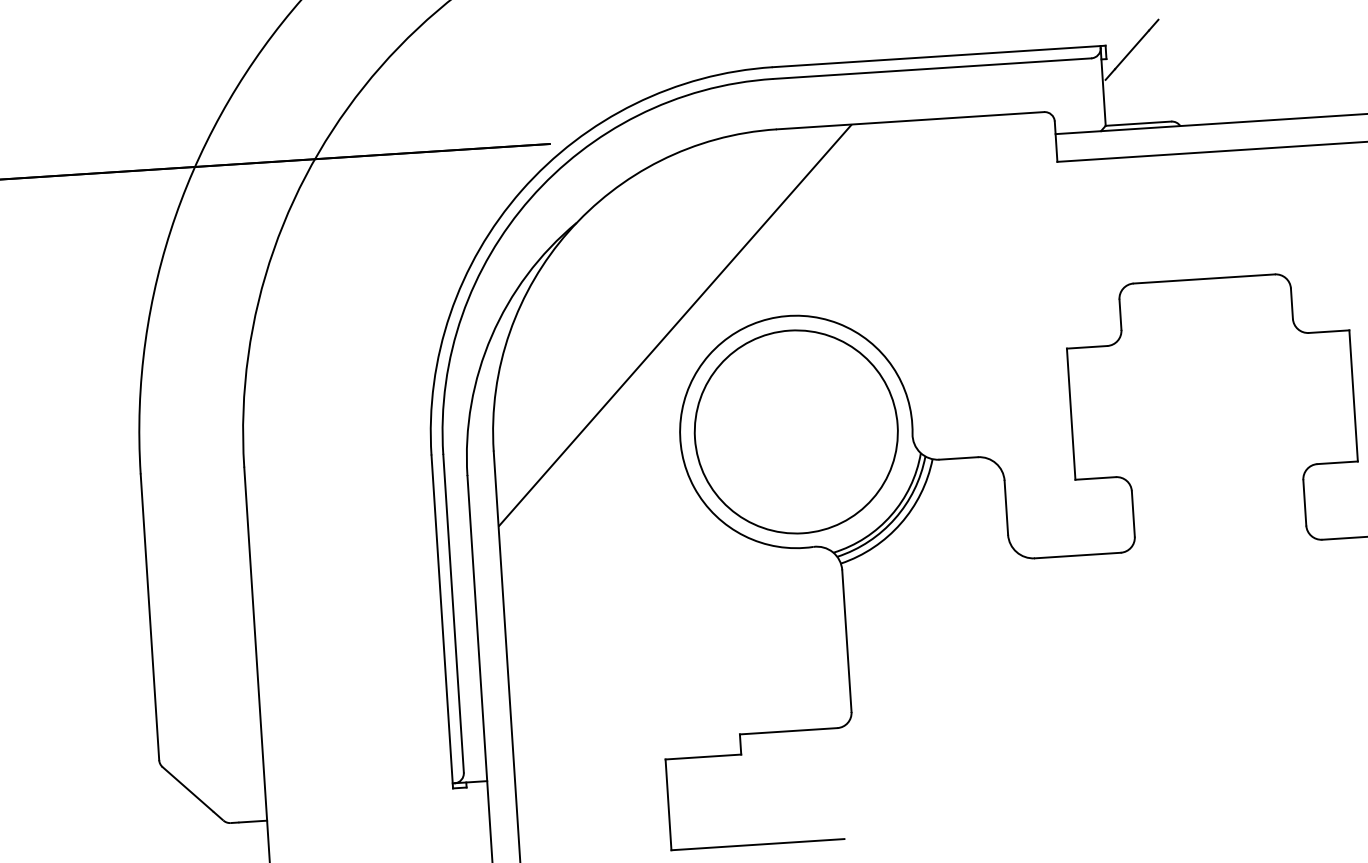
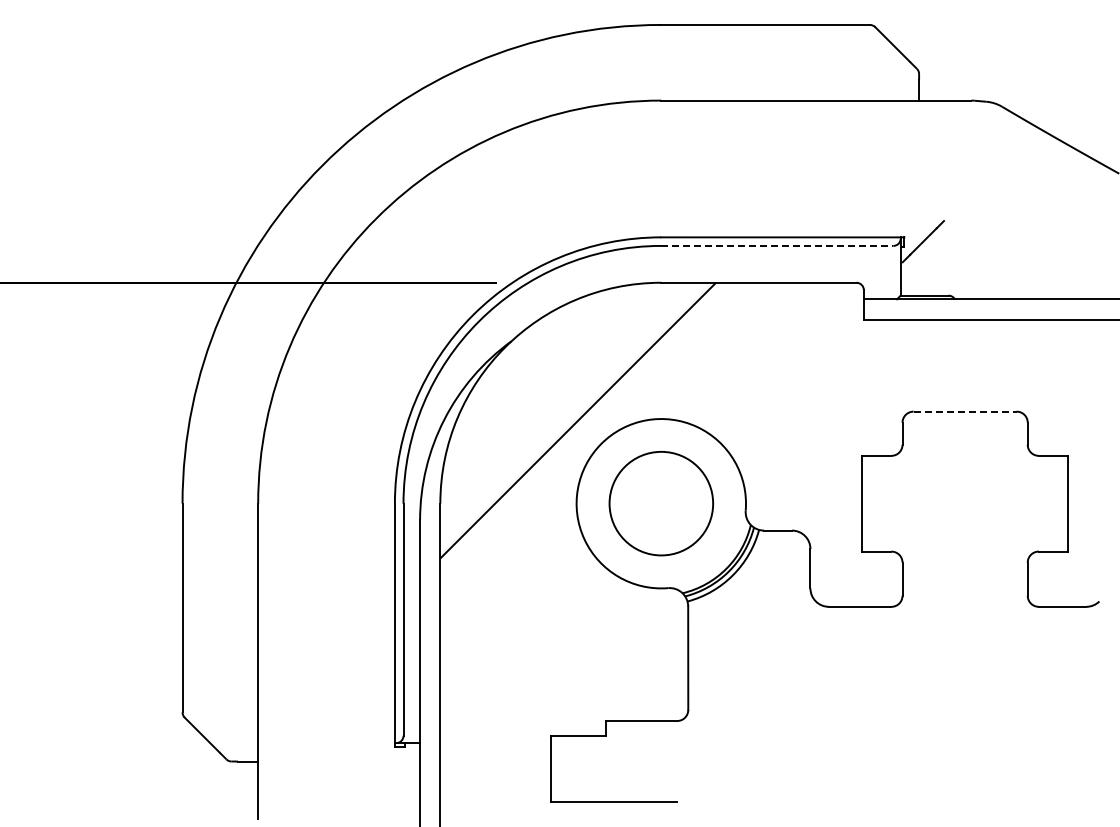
line: (932, 68) -> (777, 245), solid -> dashed
line: (1204, 278) -> (965, 411), solid -> dashed
circle: (796, 431) -> (661, 503), size x0.7

